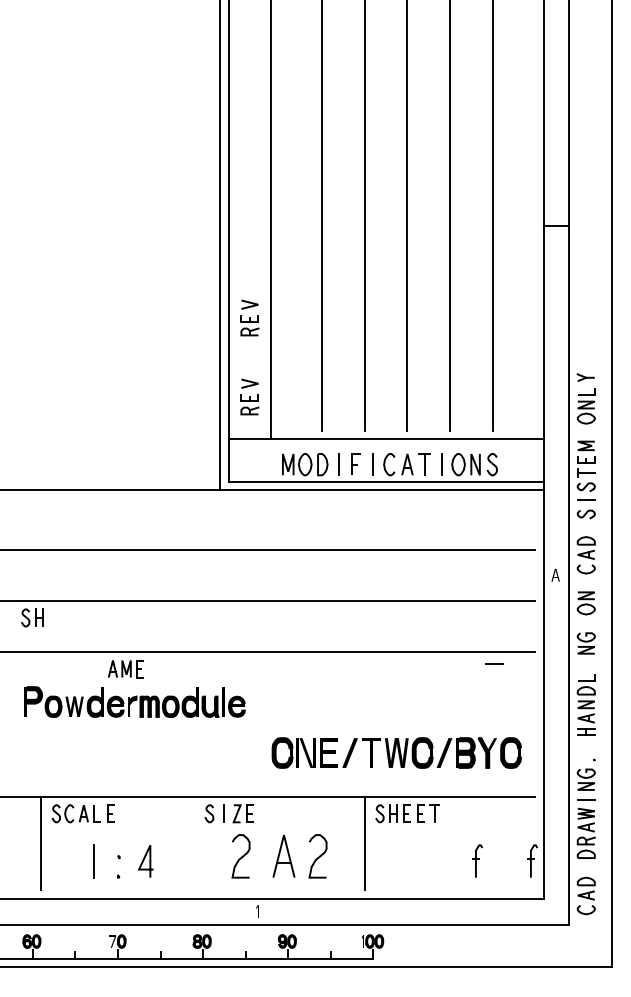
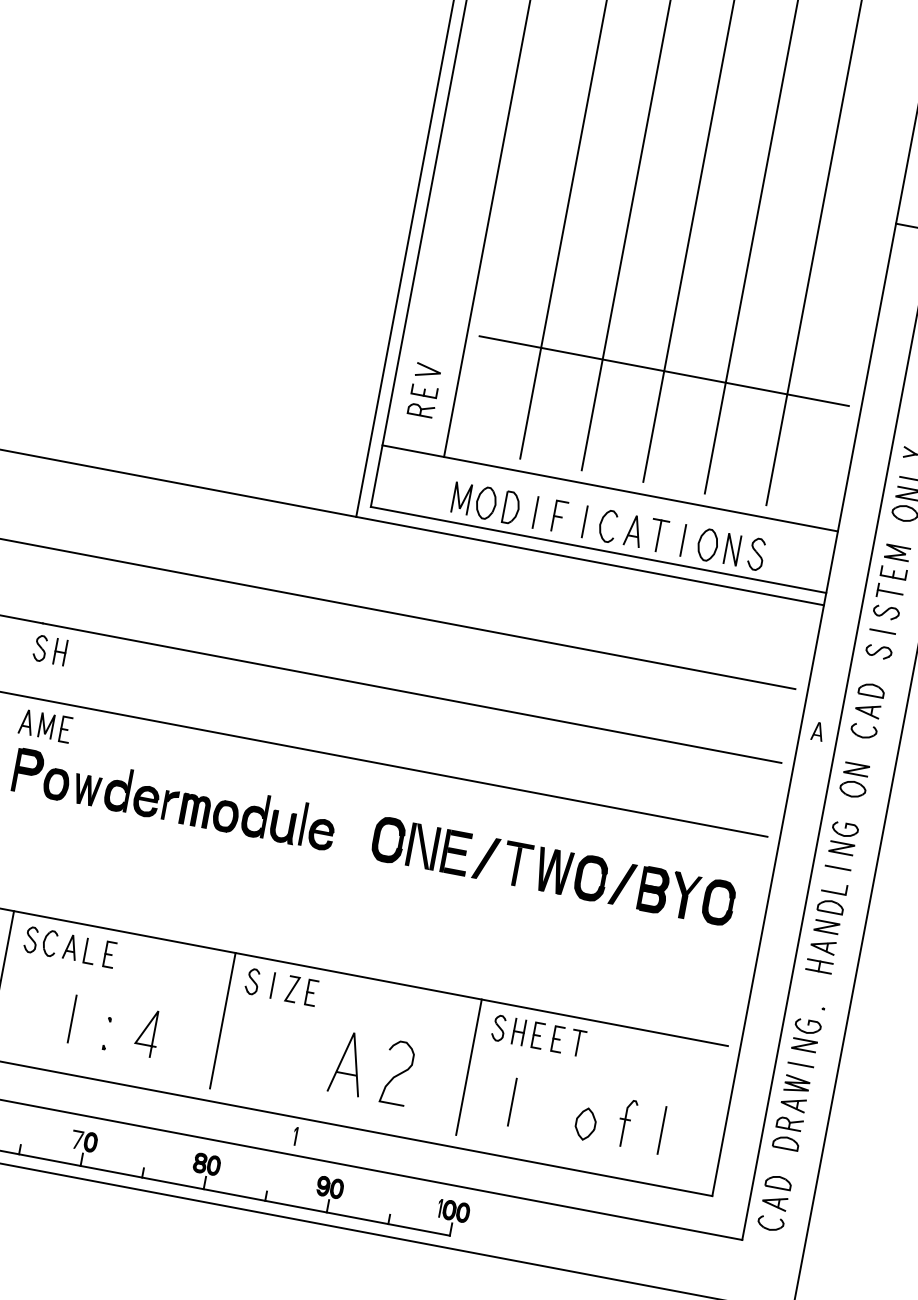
part: (249, 317) -> (445, 275), removed
line: (407, 353) -> (664, 370), added
line: (494, 663) -> (838, 867), moved
part: (125, 669) -> (44, 726), moved
part: (396, 752) -> (553, 870), moved
line: (194, 843) -> (222, 1020), added
curve: (241, 856) -> (287, 1052), removed
part: (532, 860) -> (706, 1137), removed
line: (397, 861) -> (511, 1101), added
line: (501, 861) -> (661, 1130), added
part: (449, 866) -> (585, 1123), added

